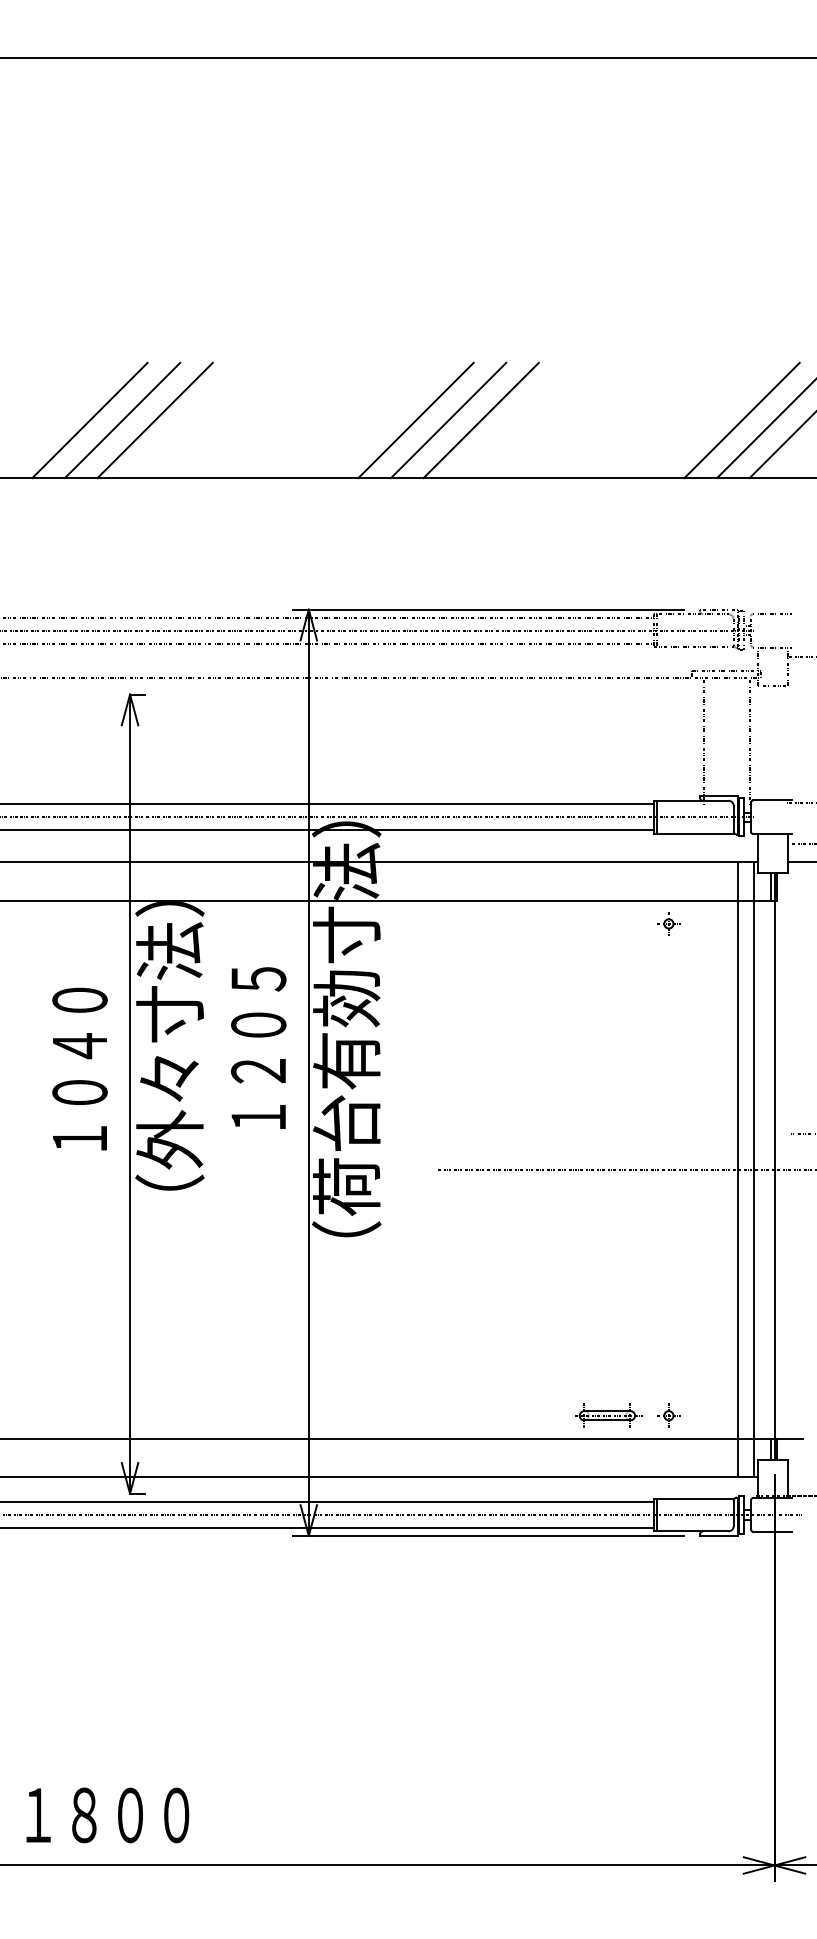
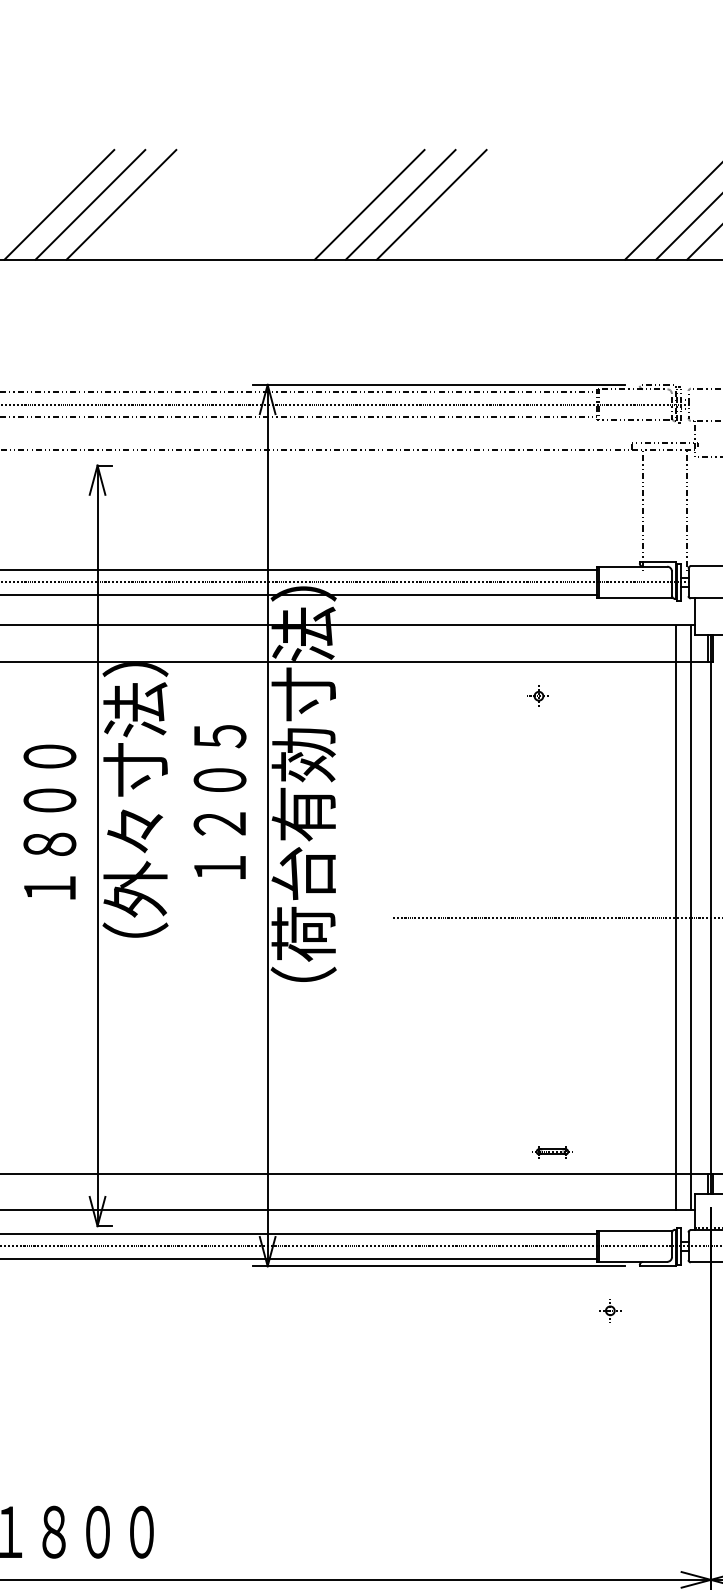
part: (668, 923) -> (538, 695), moved
text: (79, 1068) -> (49, 821), １０４０ -> １８００
part: (608, 1415) -> (552, 1151), size x0.6
part: (668, 1415) -> (609, 1310), moved

